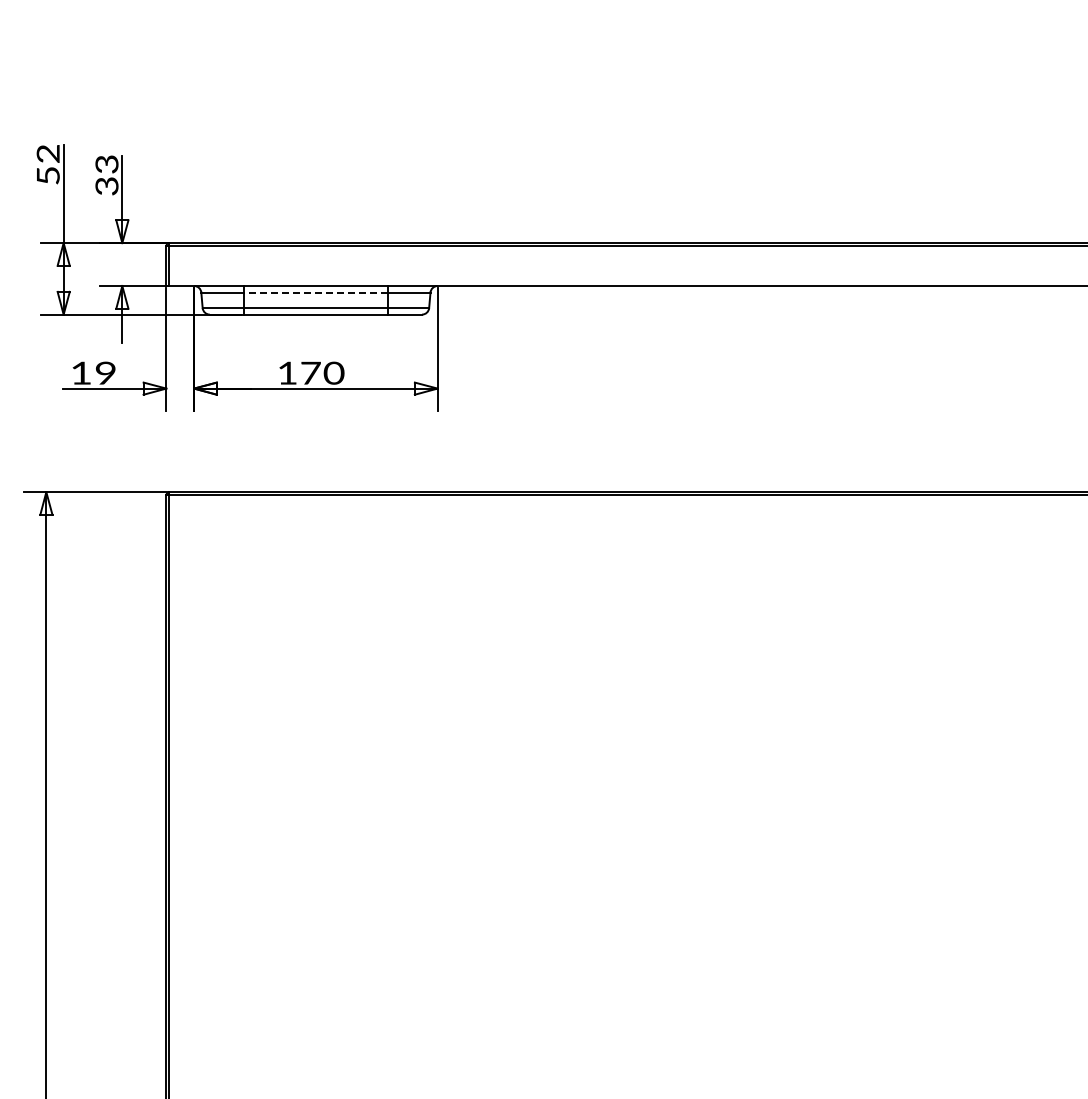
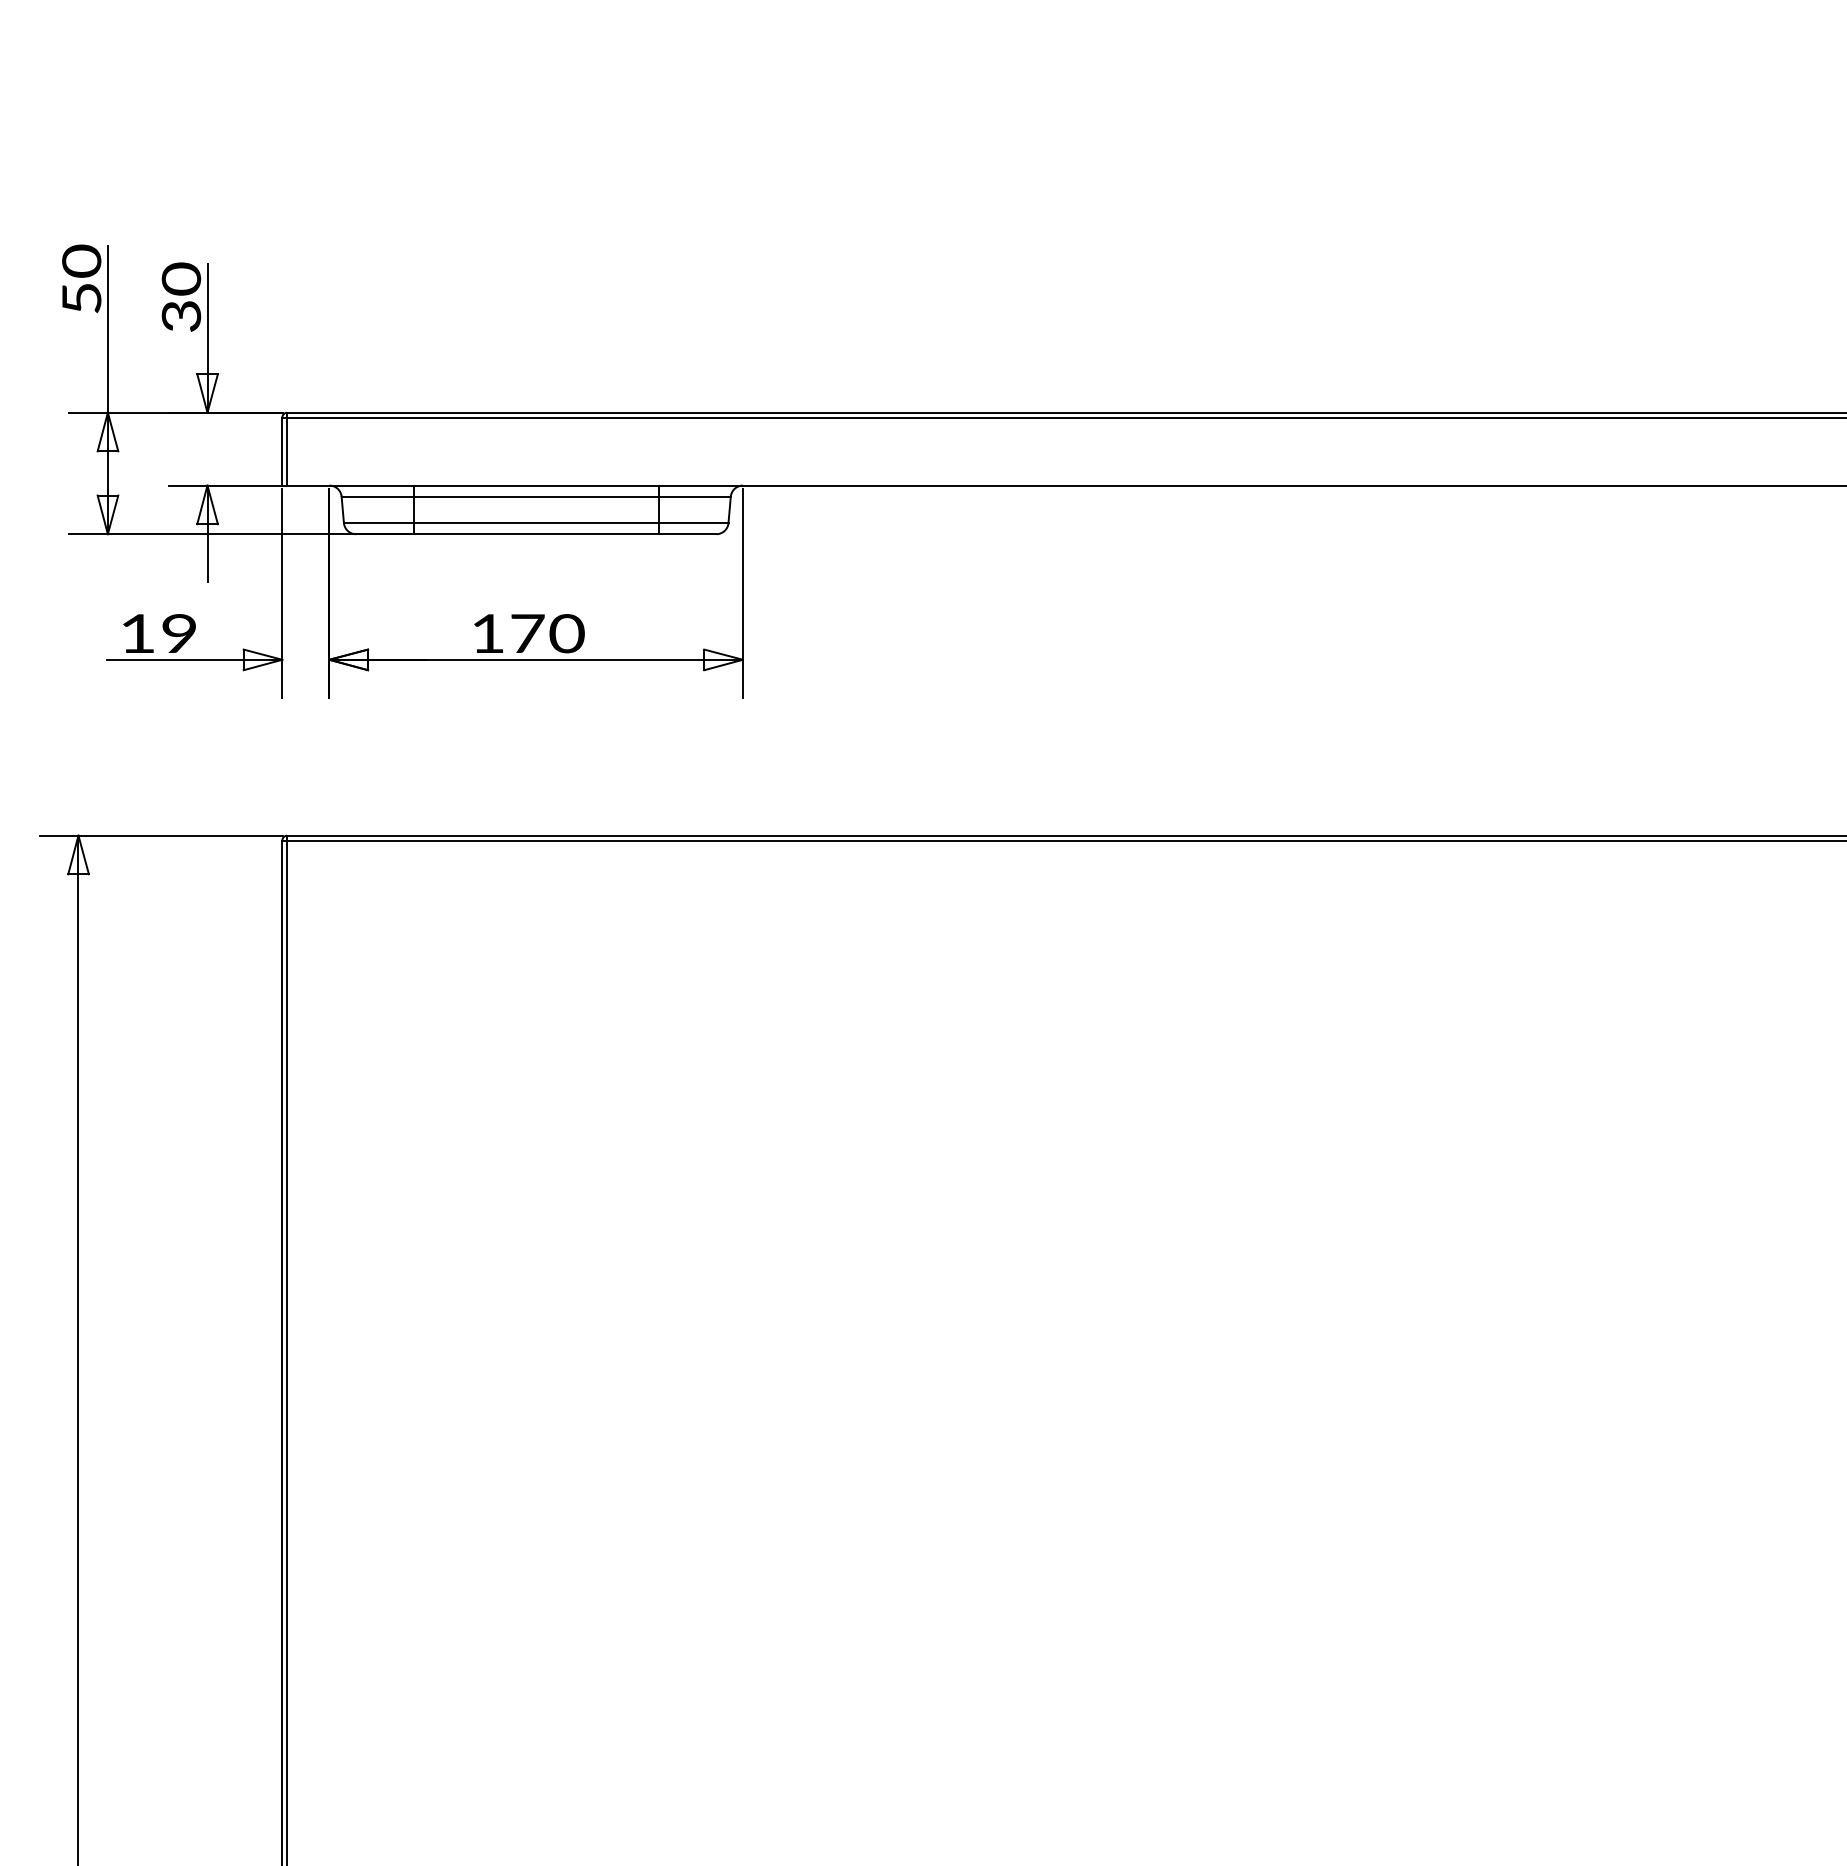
text: (48, 153) -> (82, 260), 52 -> 50
text: (106, 164) -> (180, 279), 33 -> 30
line: (315, 292) -> (535, 496), dashed -> solid

